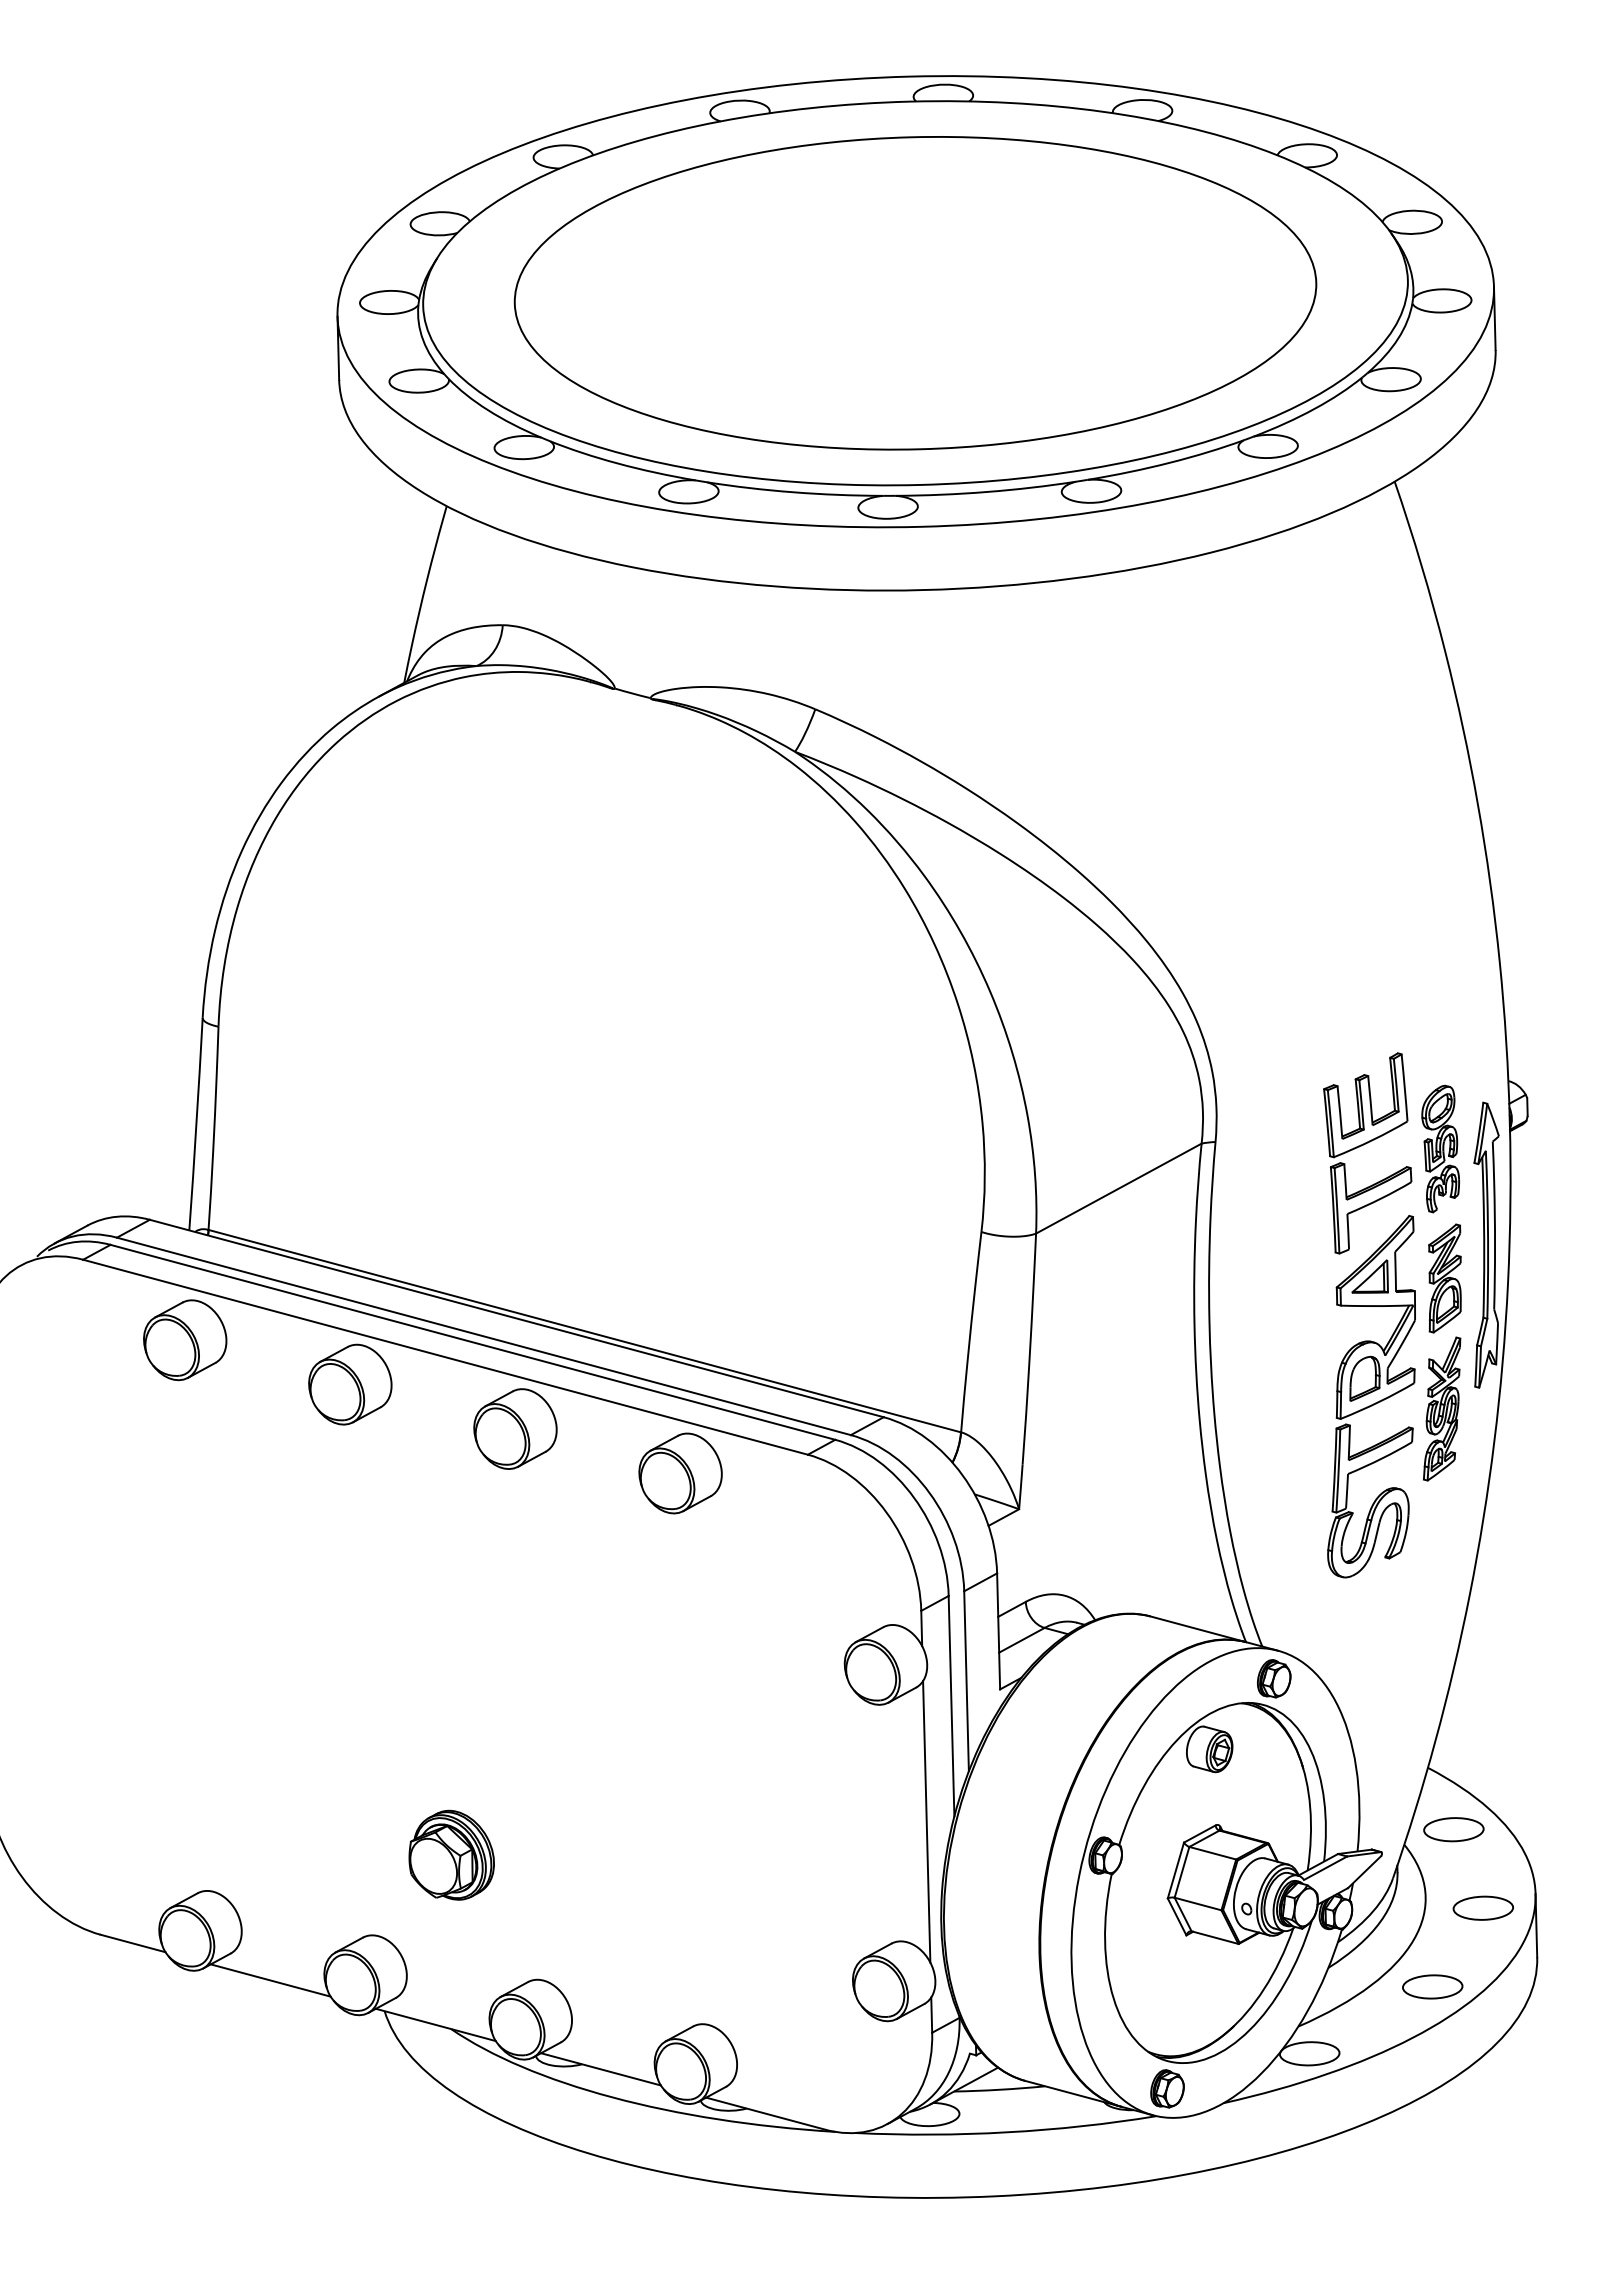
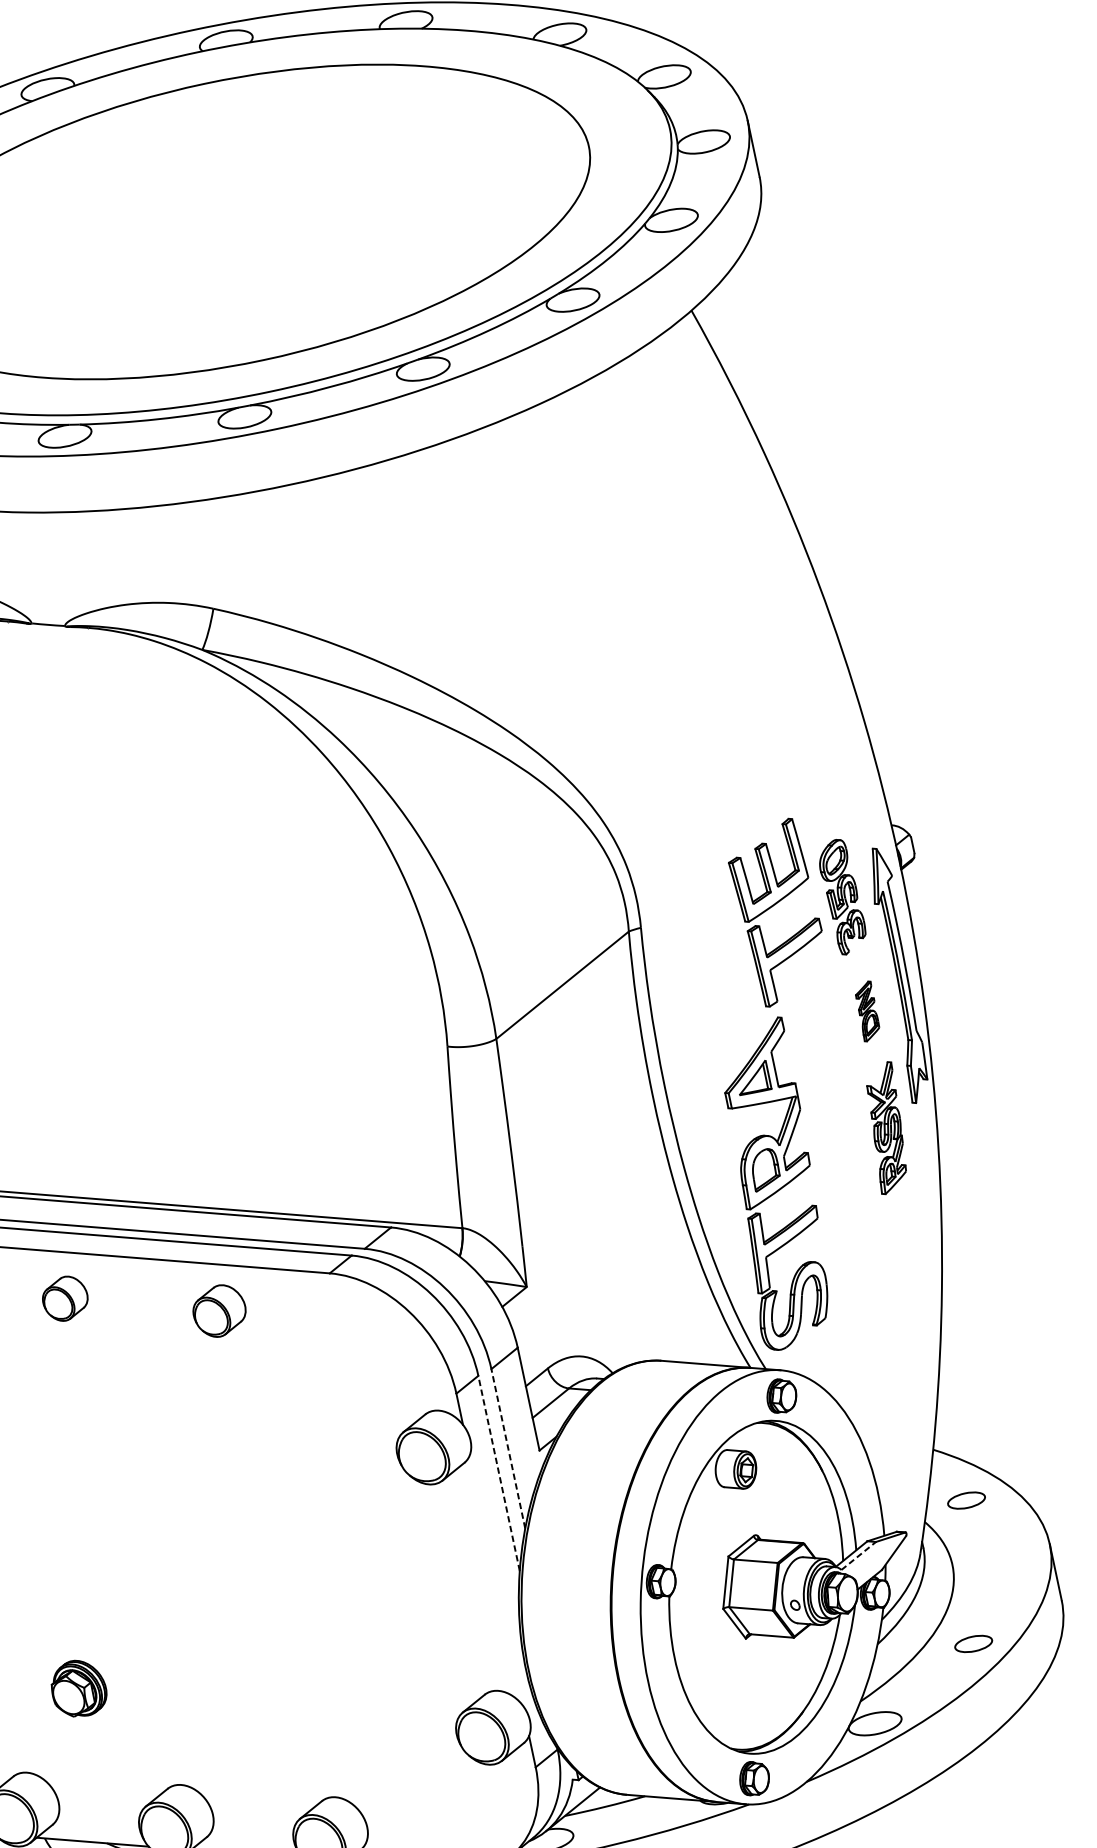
part: (1444, 1278) -> (867, 1011), size x0.6
part: (1371, 1396) -> (774, 1184), moved
part: (515, 1428) -> (65, 1298), size x0.6
part: (680, 1473) -> (219, 1311), size x0.7
line: (966, 1680) -> (508, 1448), solid -> dashed
line: (951, 1705) -> (498, 1472), solid -> dashed
line: (926, 1821) -> (495, 1580), removed
part: (1453, 1829) -> (966, 1500), size x0.7
part: (451, 1854) -> (78, 1687), size x0.7
line: (1325, 1868) -> (858, 1556), solid -> dashed
part: (1482, 1907) -> (1004, 1565), removed
part: (1432, 1986) -> (973, 1643), size x0.7

